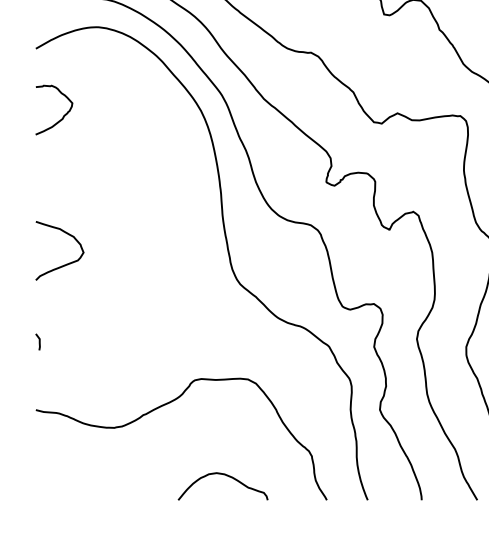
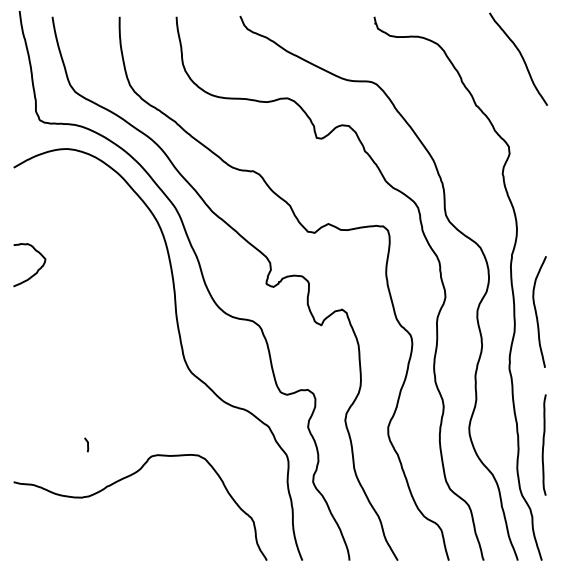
curve: (63, 115) -> (37, 269), moved
curve: (63, 264) -> (37, 355), removed
line: (39, 341) -> (87, 444), moved
curve: (227, 477) -> (180, 540), removed

